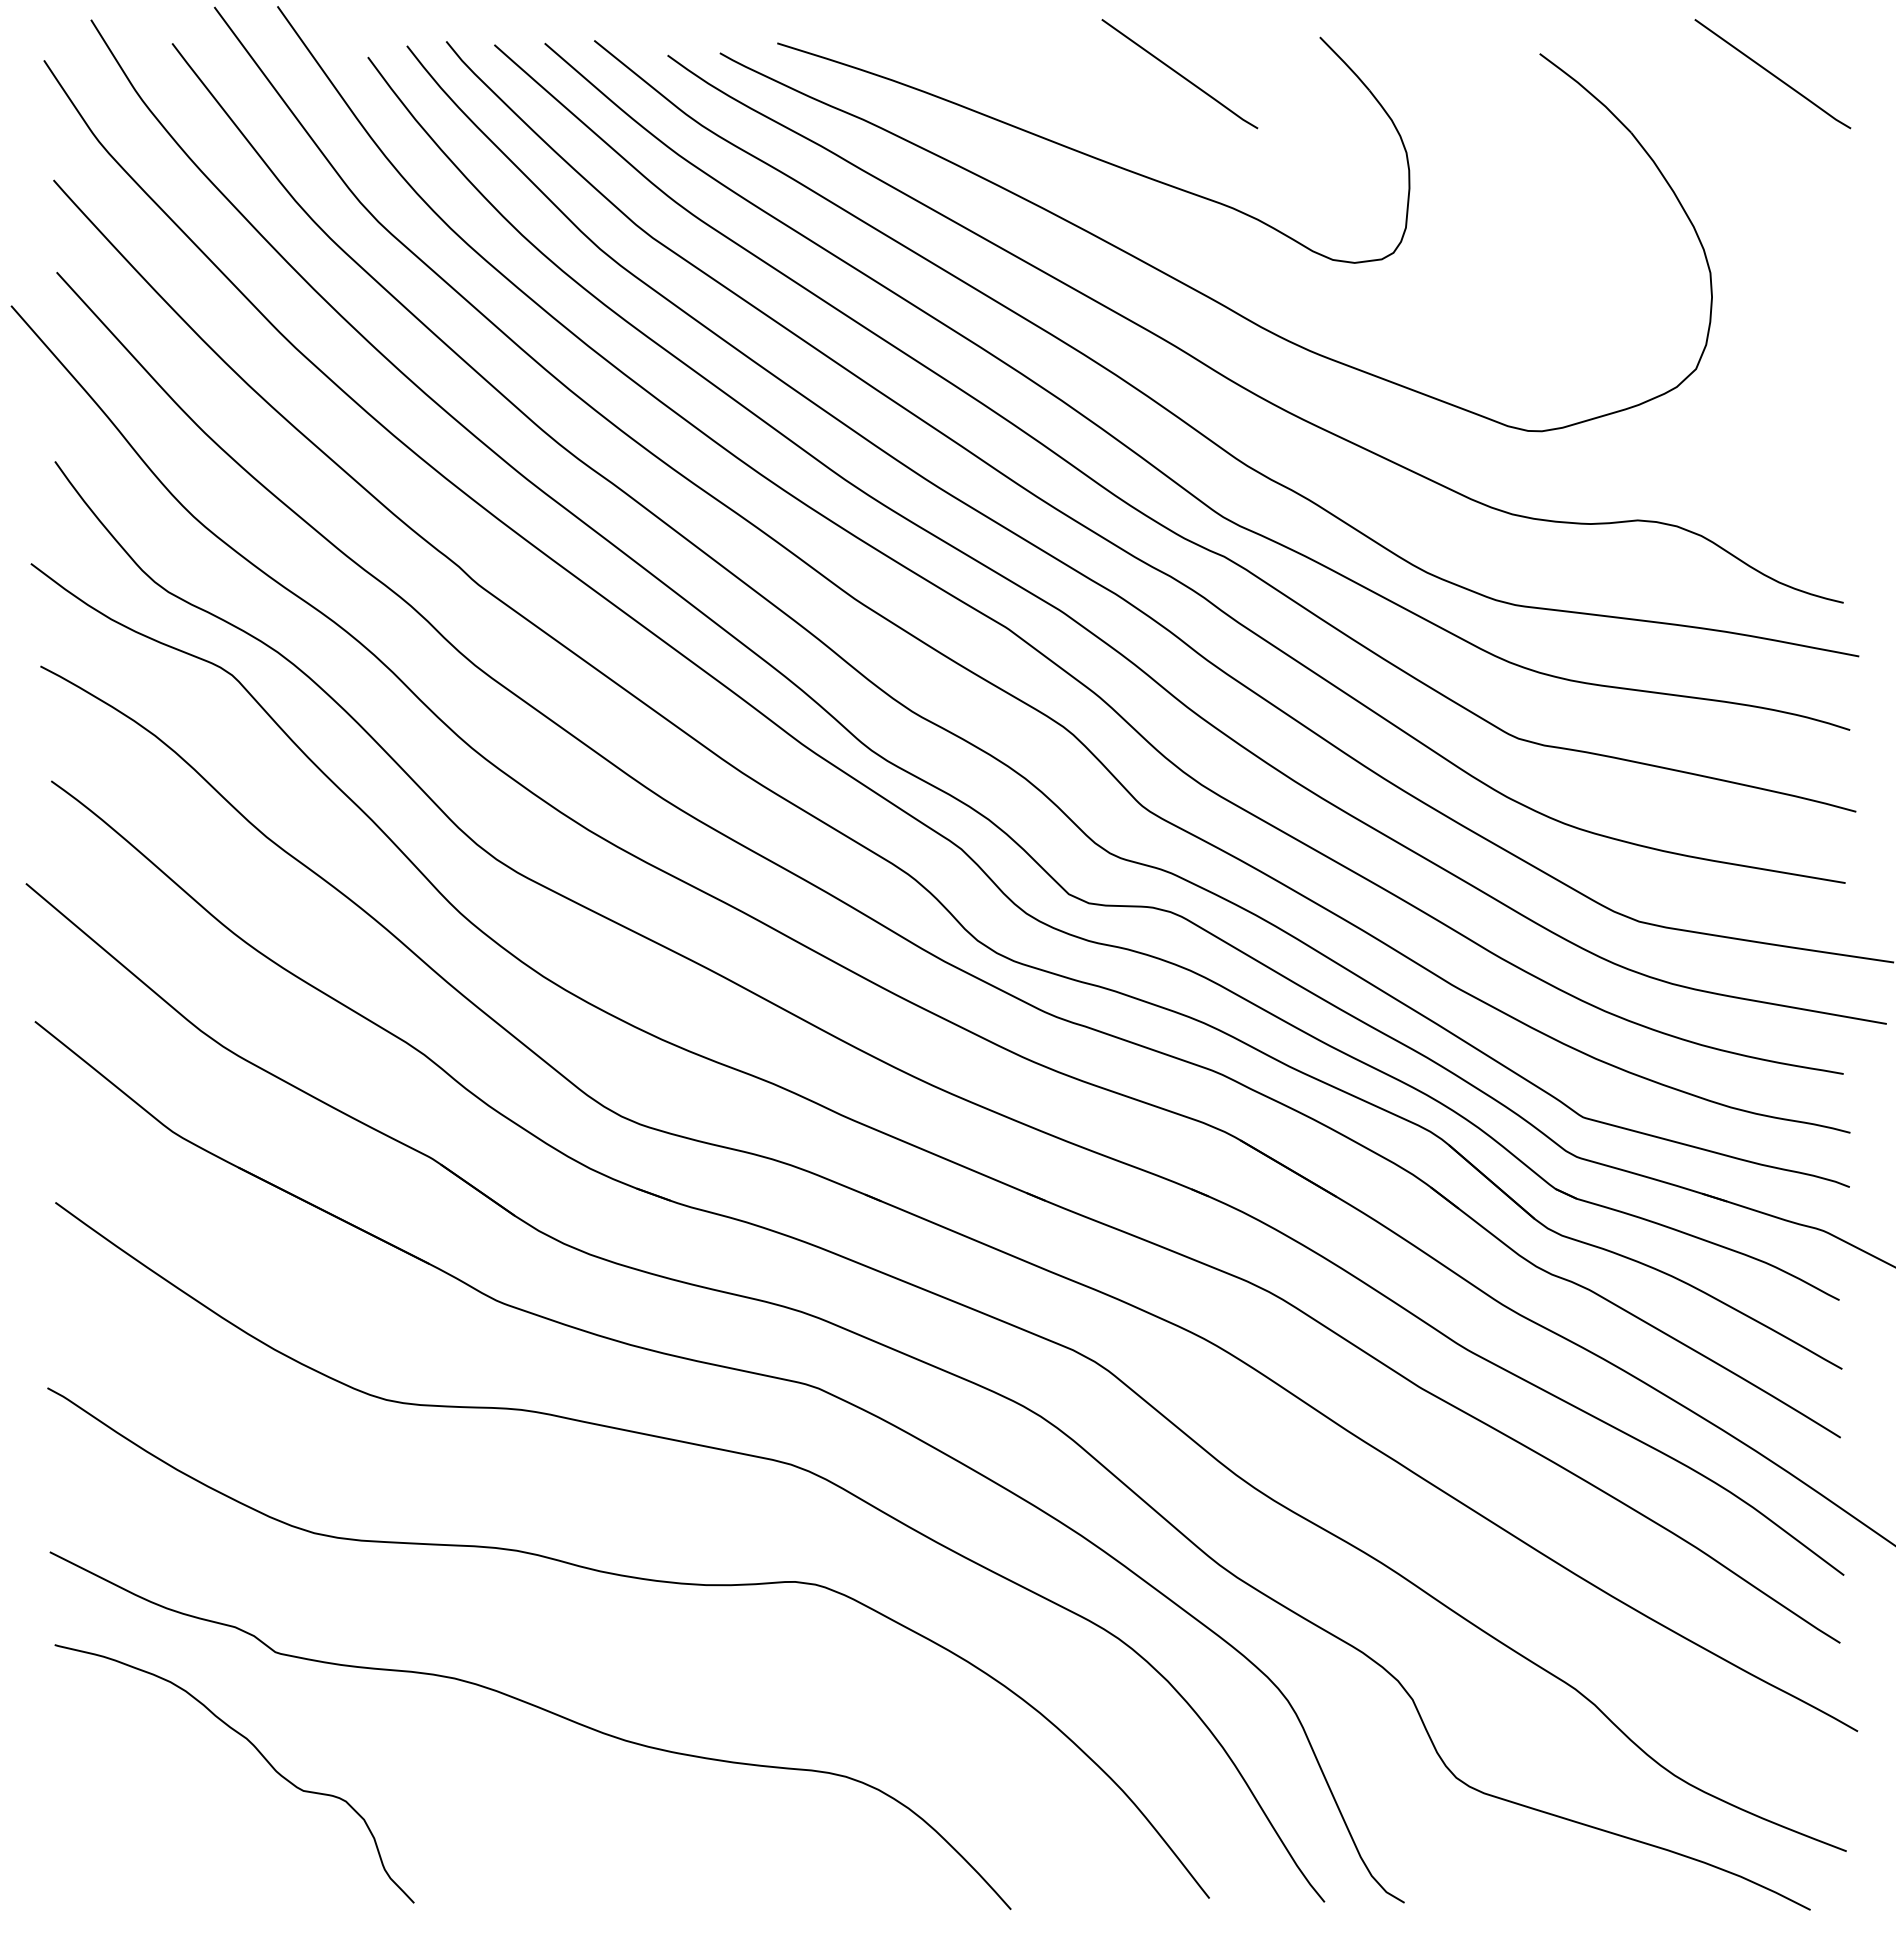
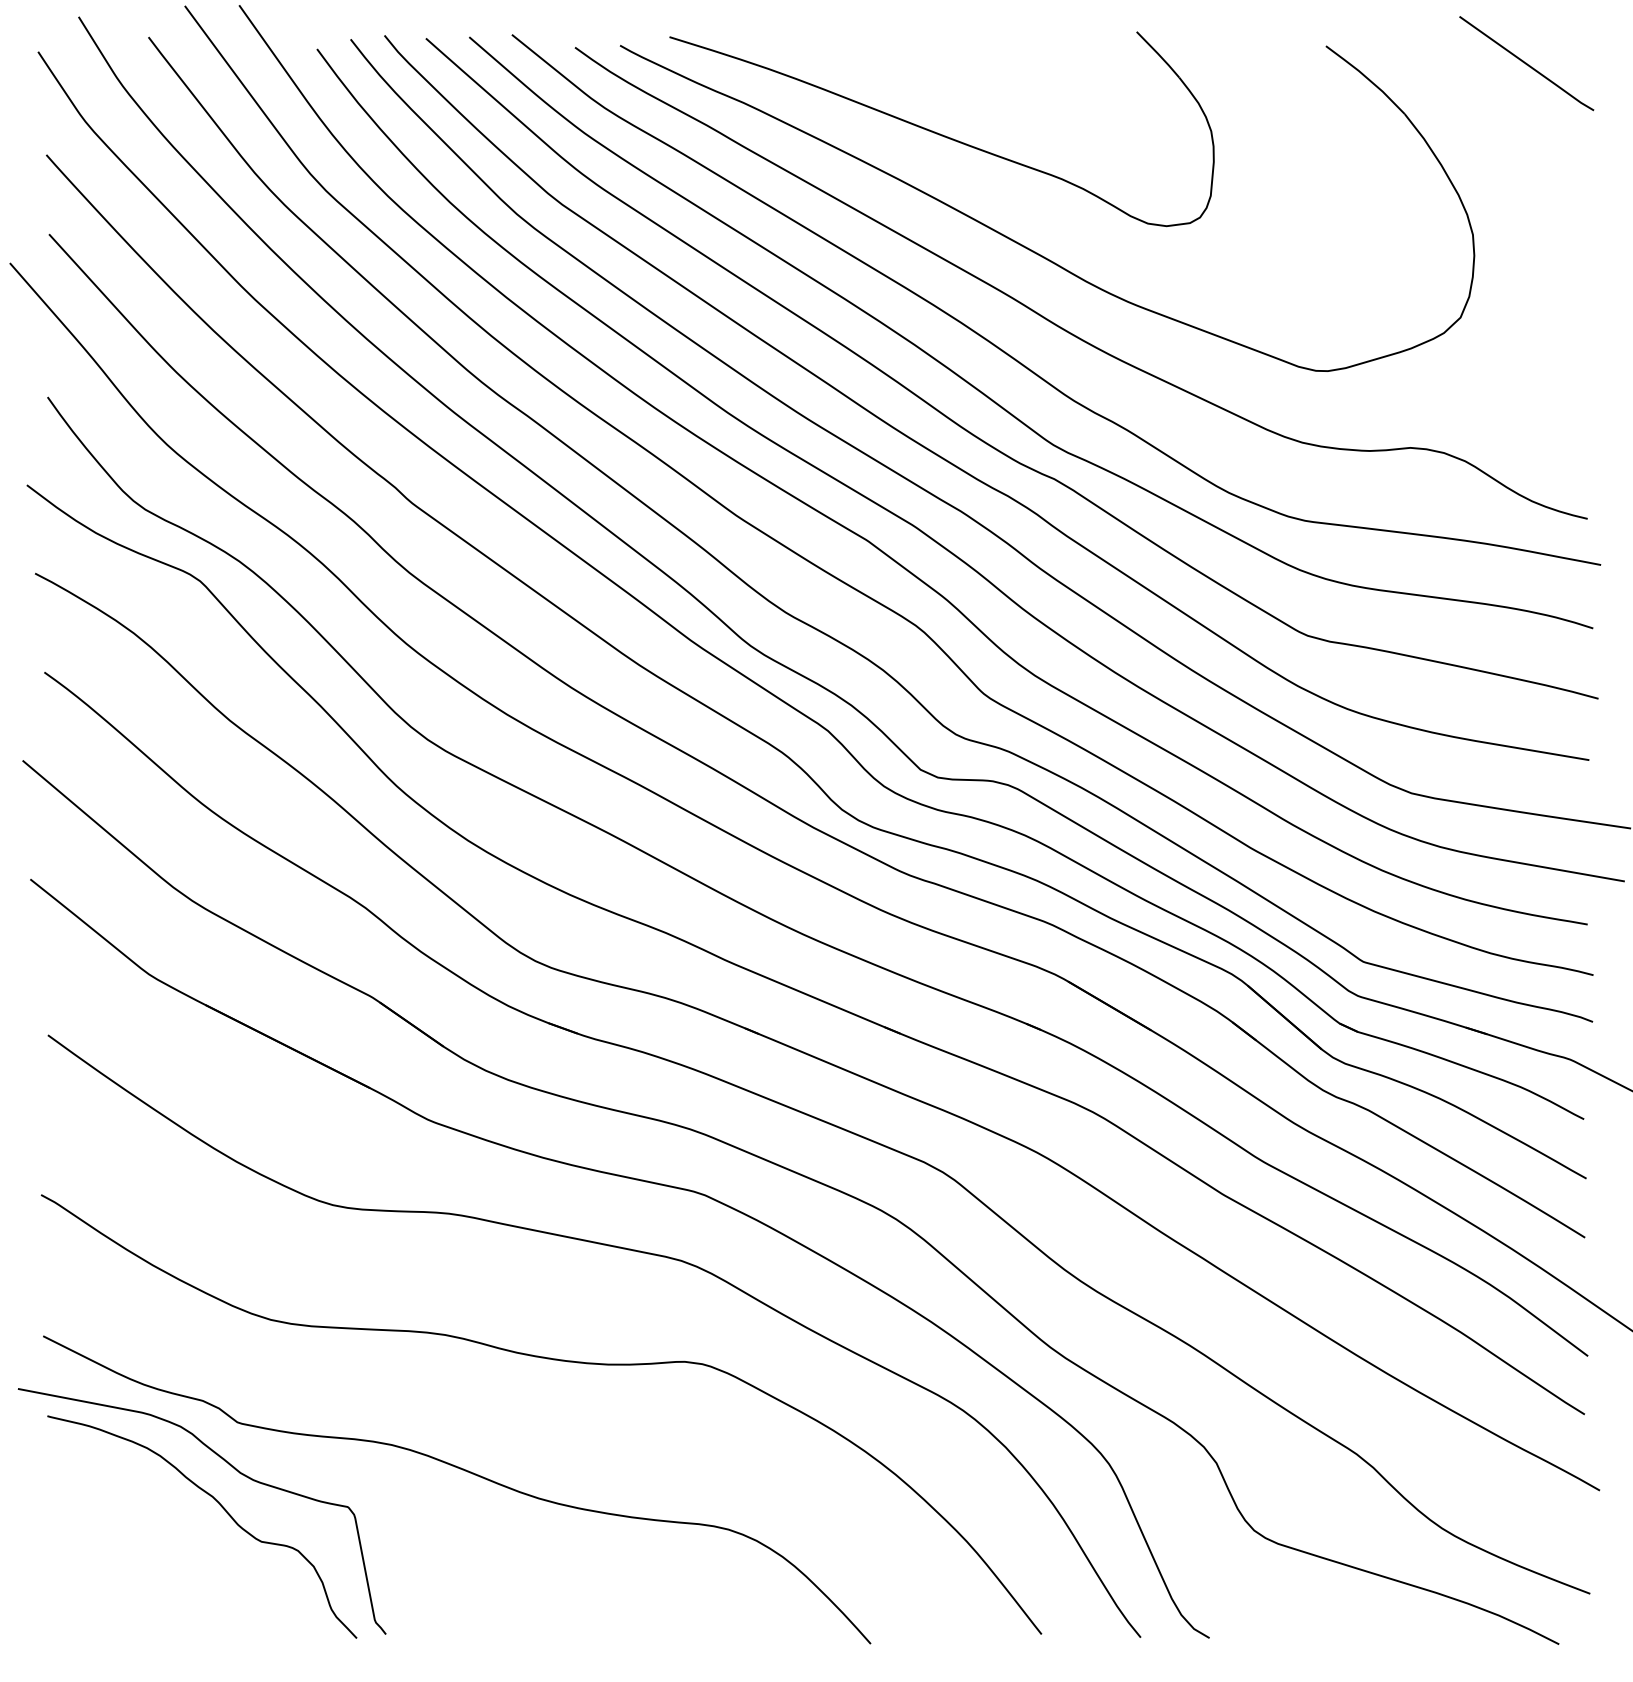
line: (1179, 74) -> (1015, 63), removed
curve: (271, 1706) -> (234, 1469), added

